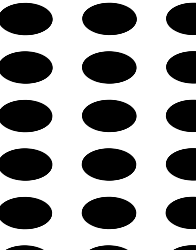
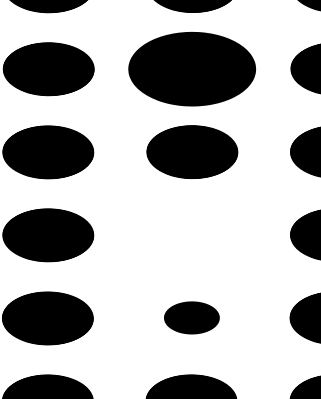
part: (109, 67) -> (192, 69), size x1.4
part: (108, 164) -> (191, 235), removed
part: (108, 212) -> (191, 317), size x0.6

